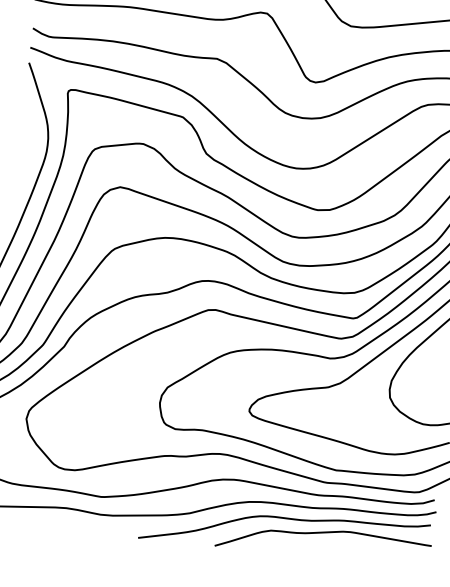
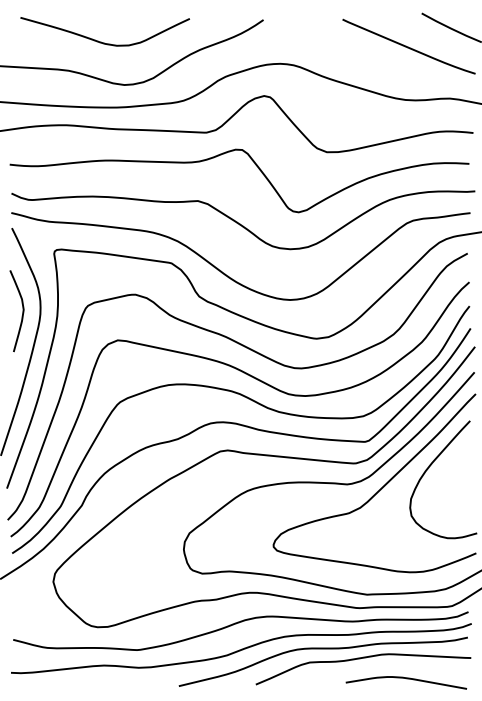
curve: (29, 146) -> (22, 311), added
curve: (364, 559) -> (406, 679), added

